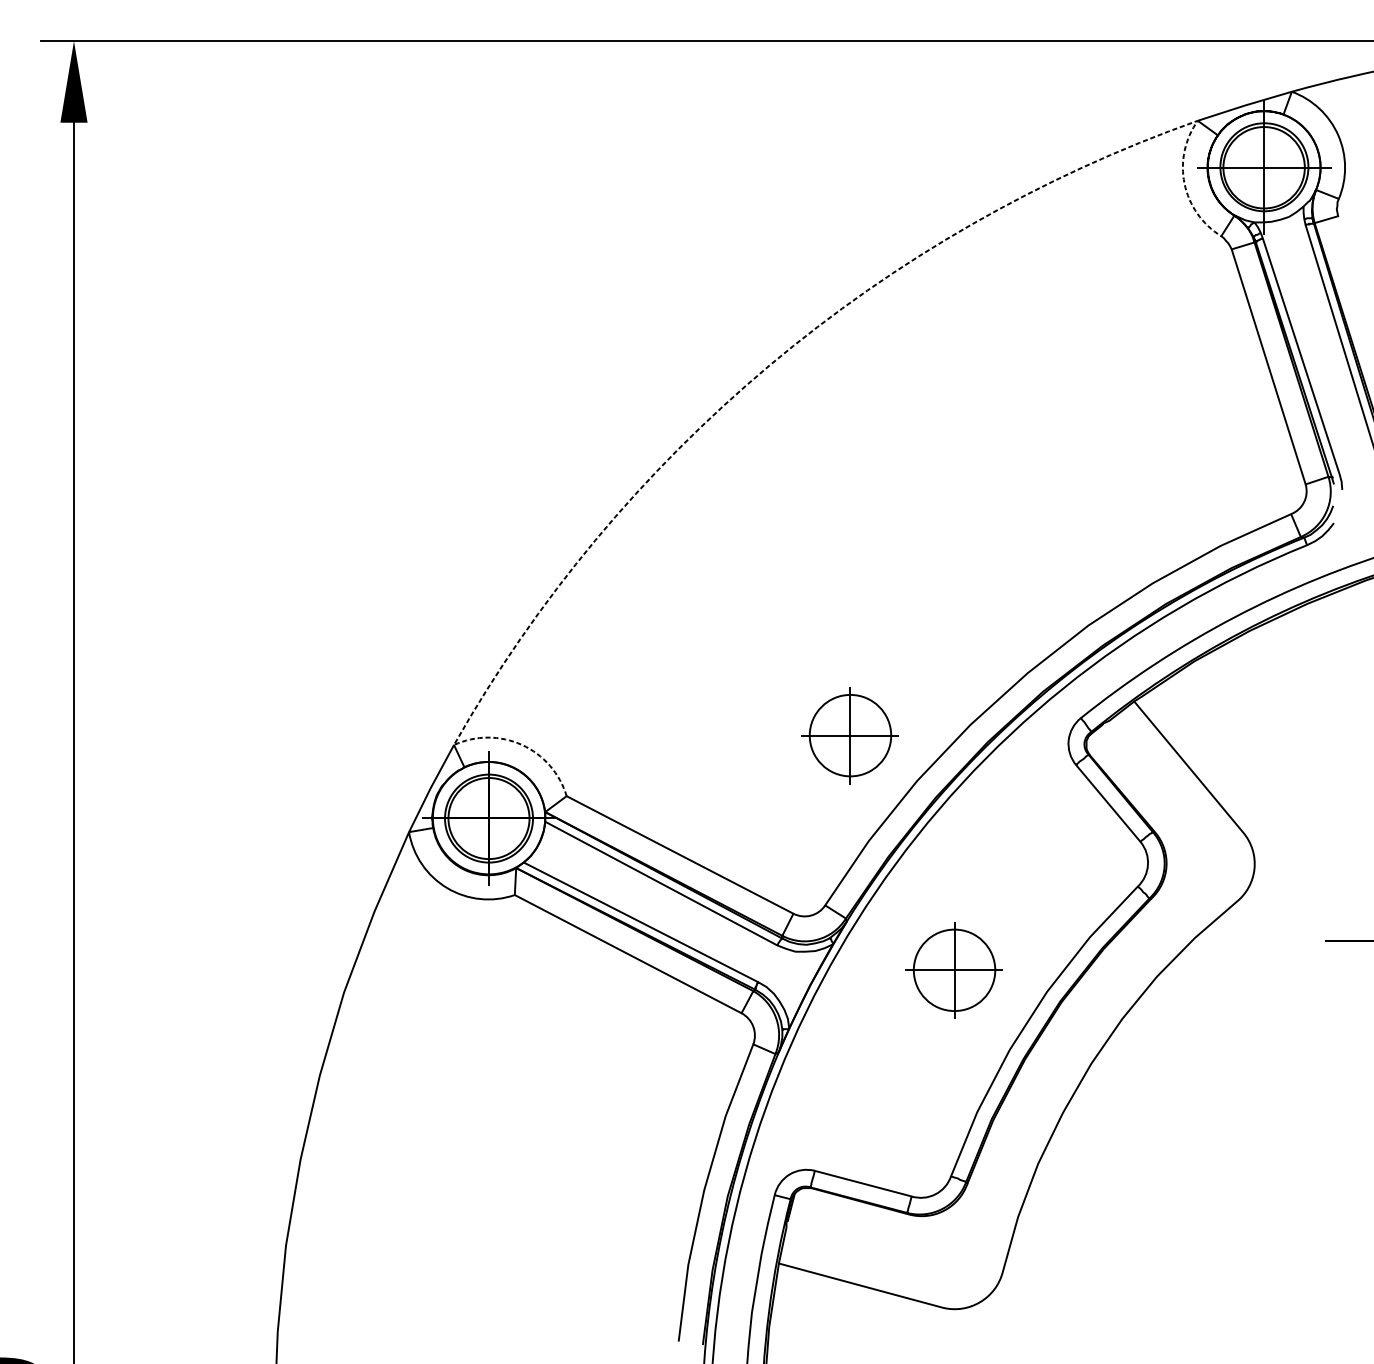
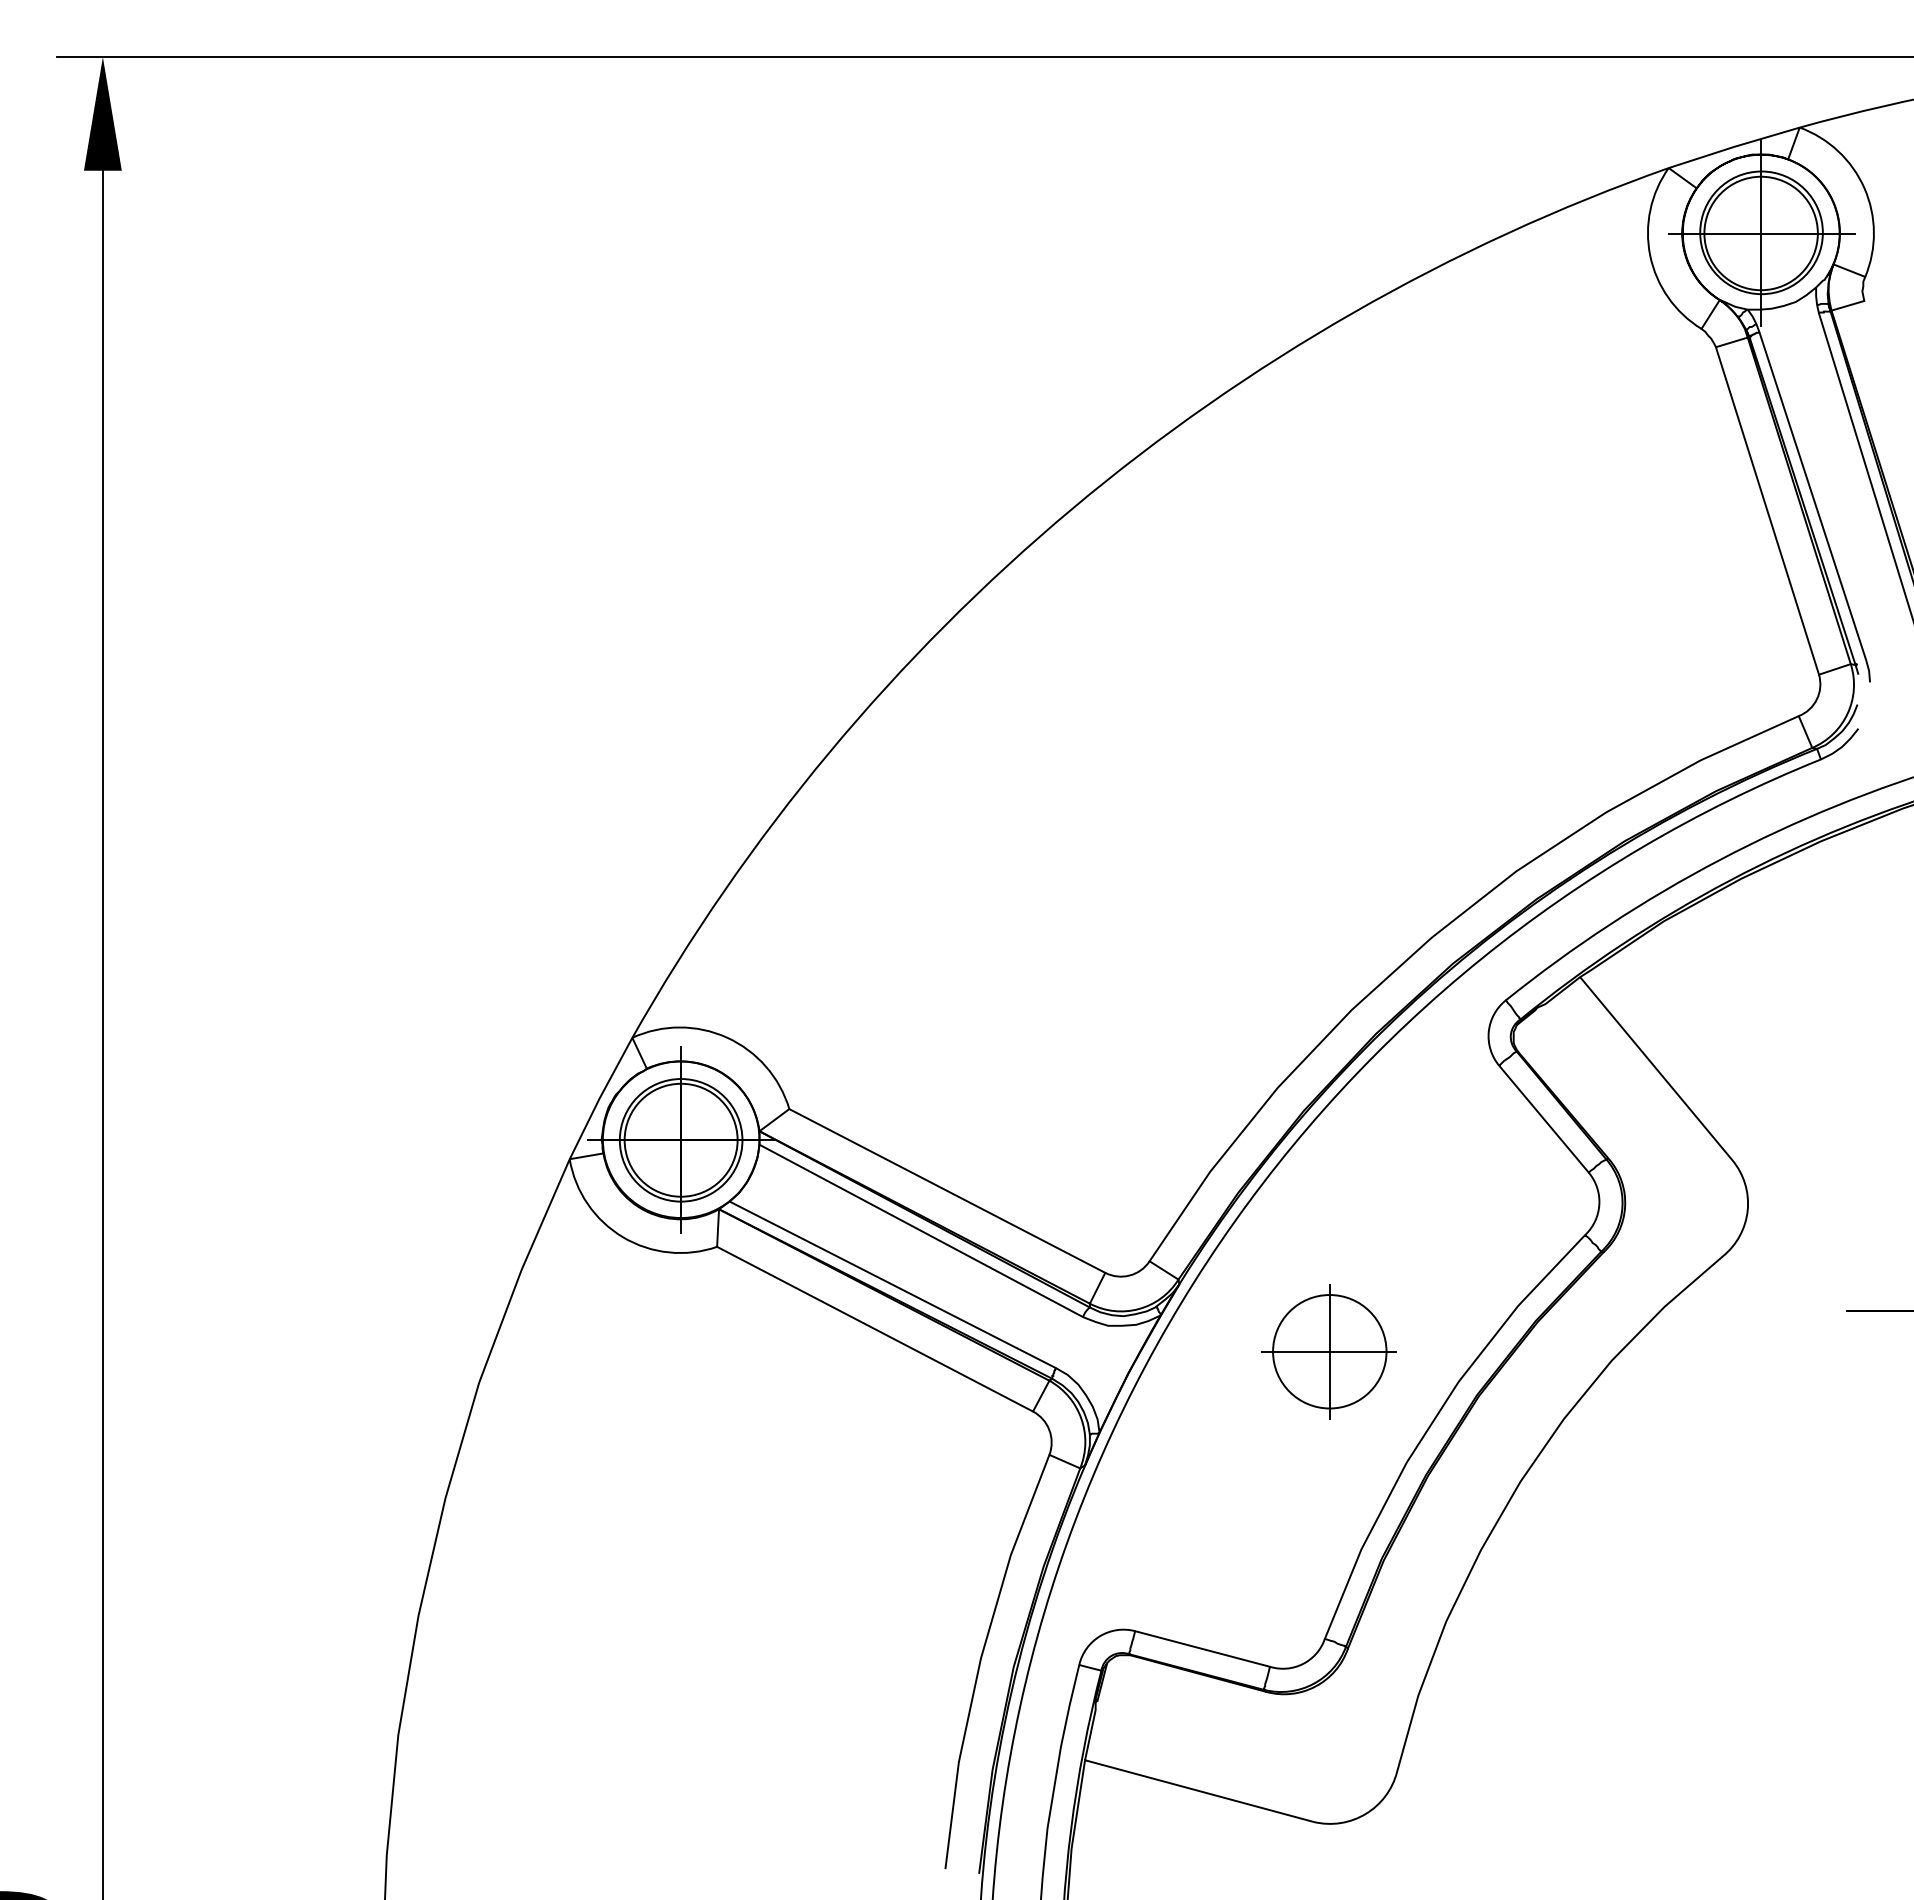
line: (756, 376) -> (1054, 524), dashed -> solid
part: (849, 735) -> (1183, 1024), removed

